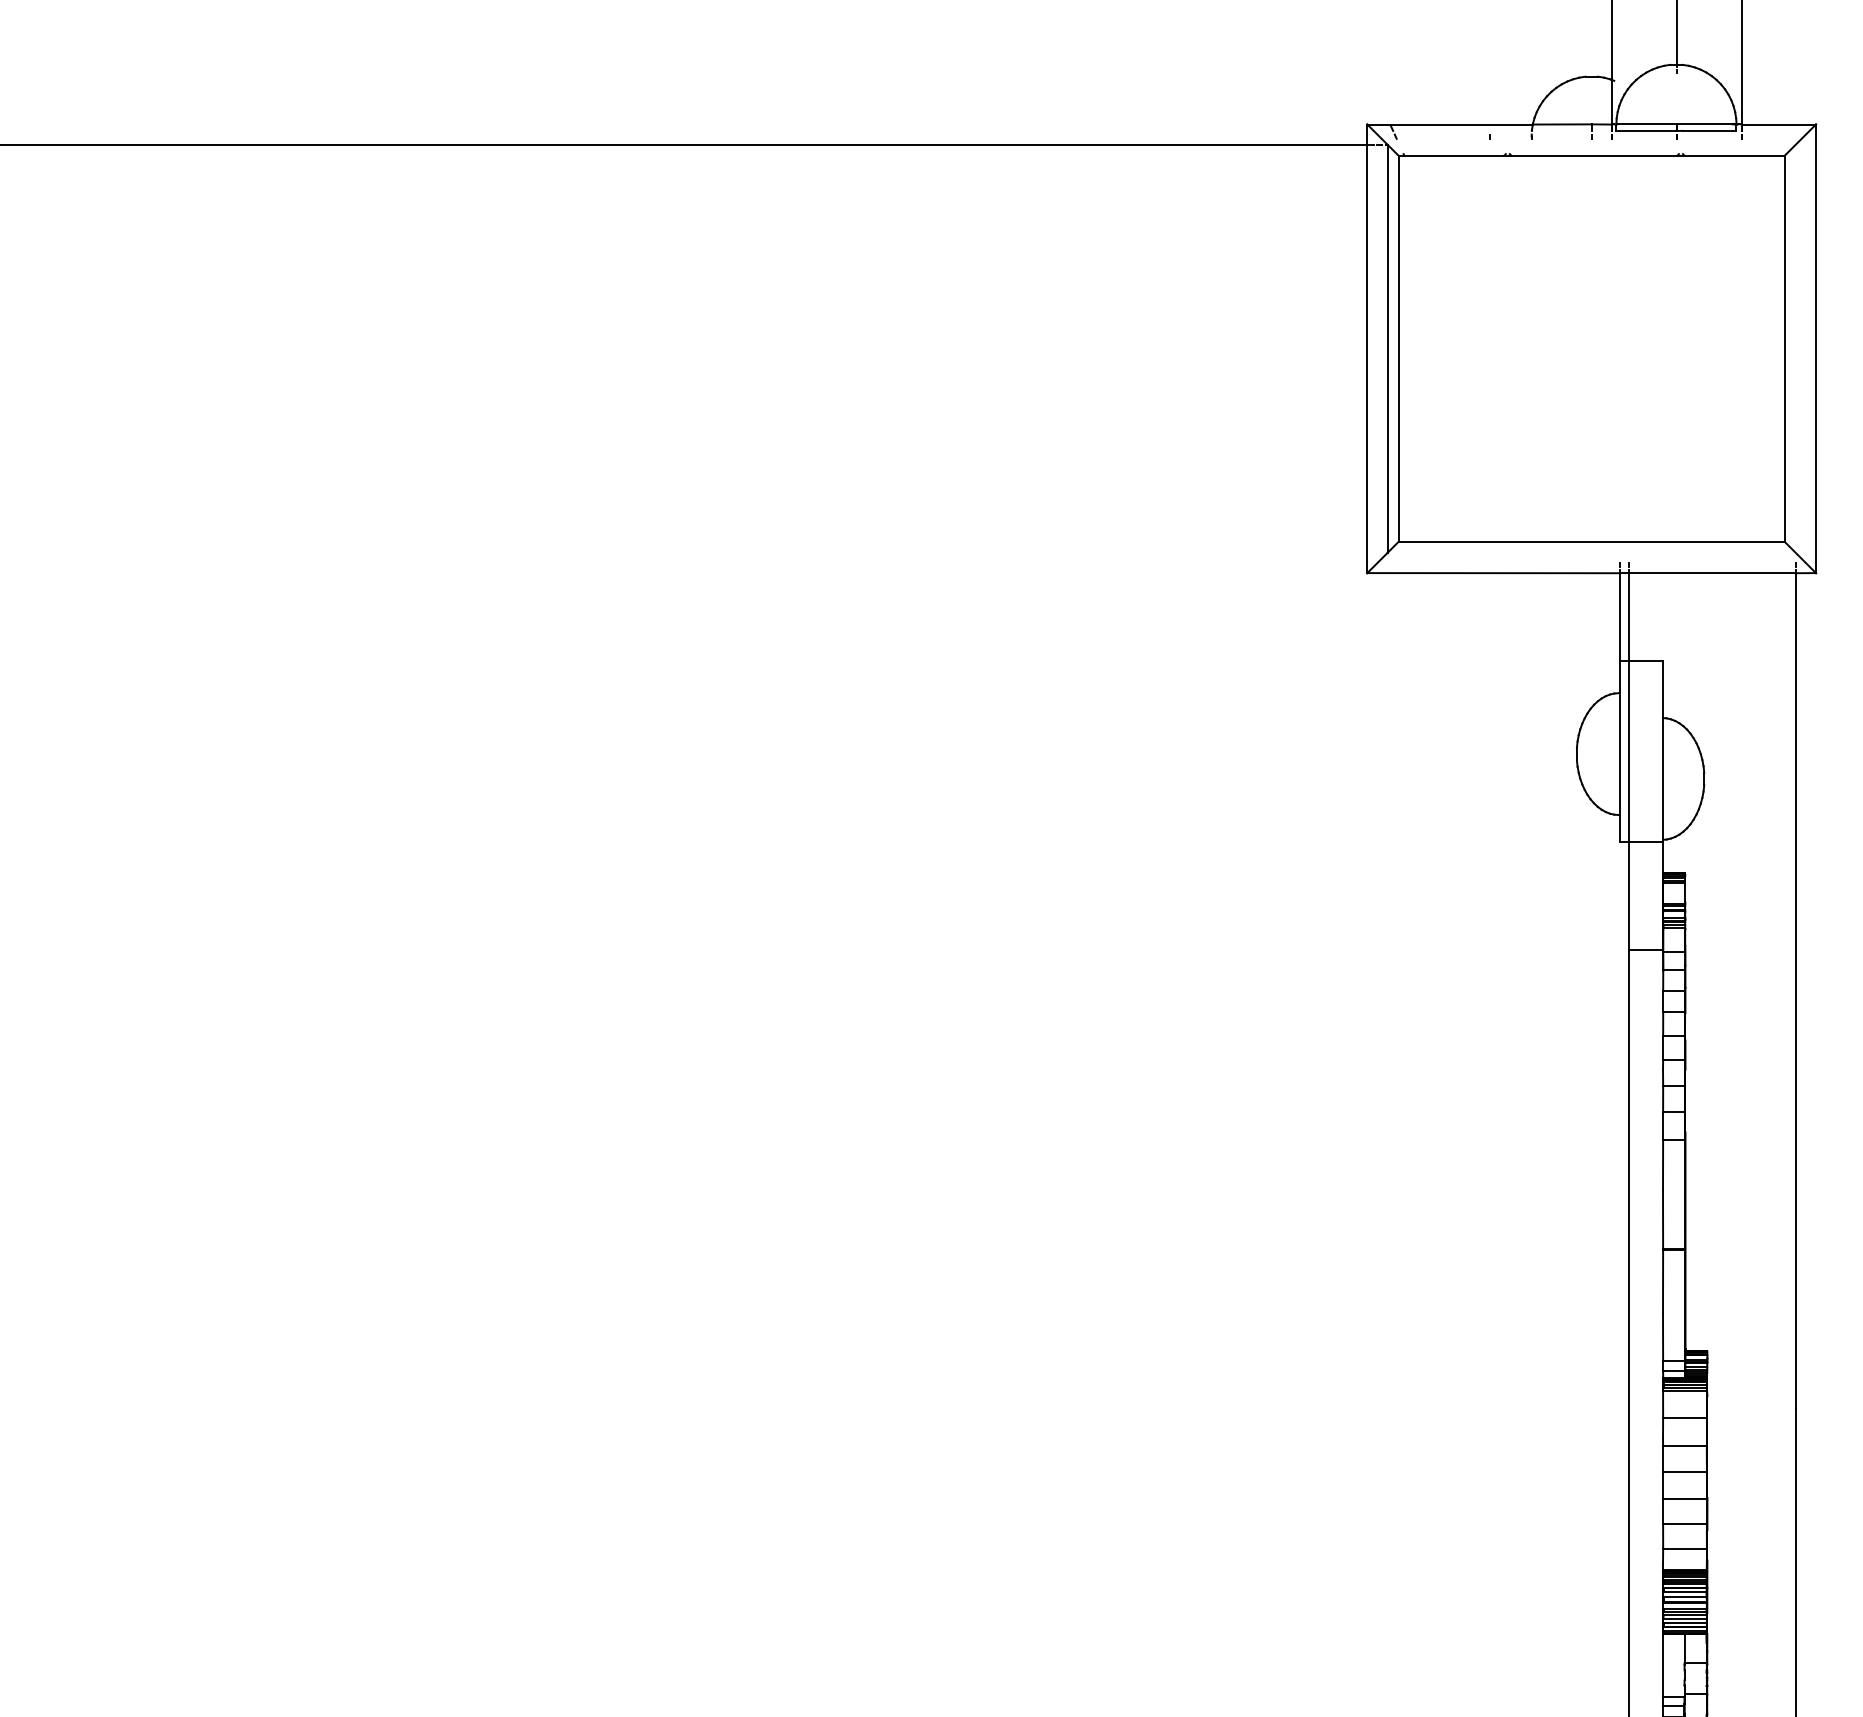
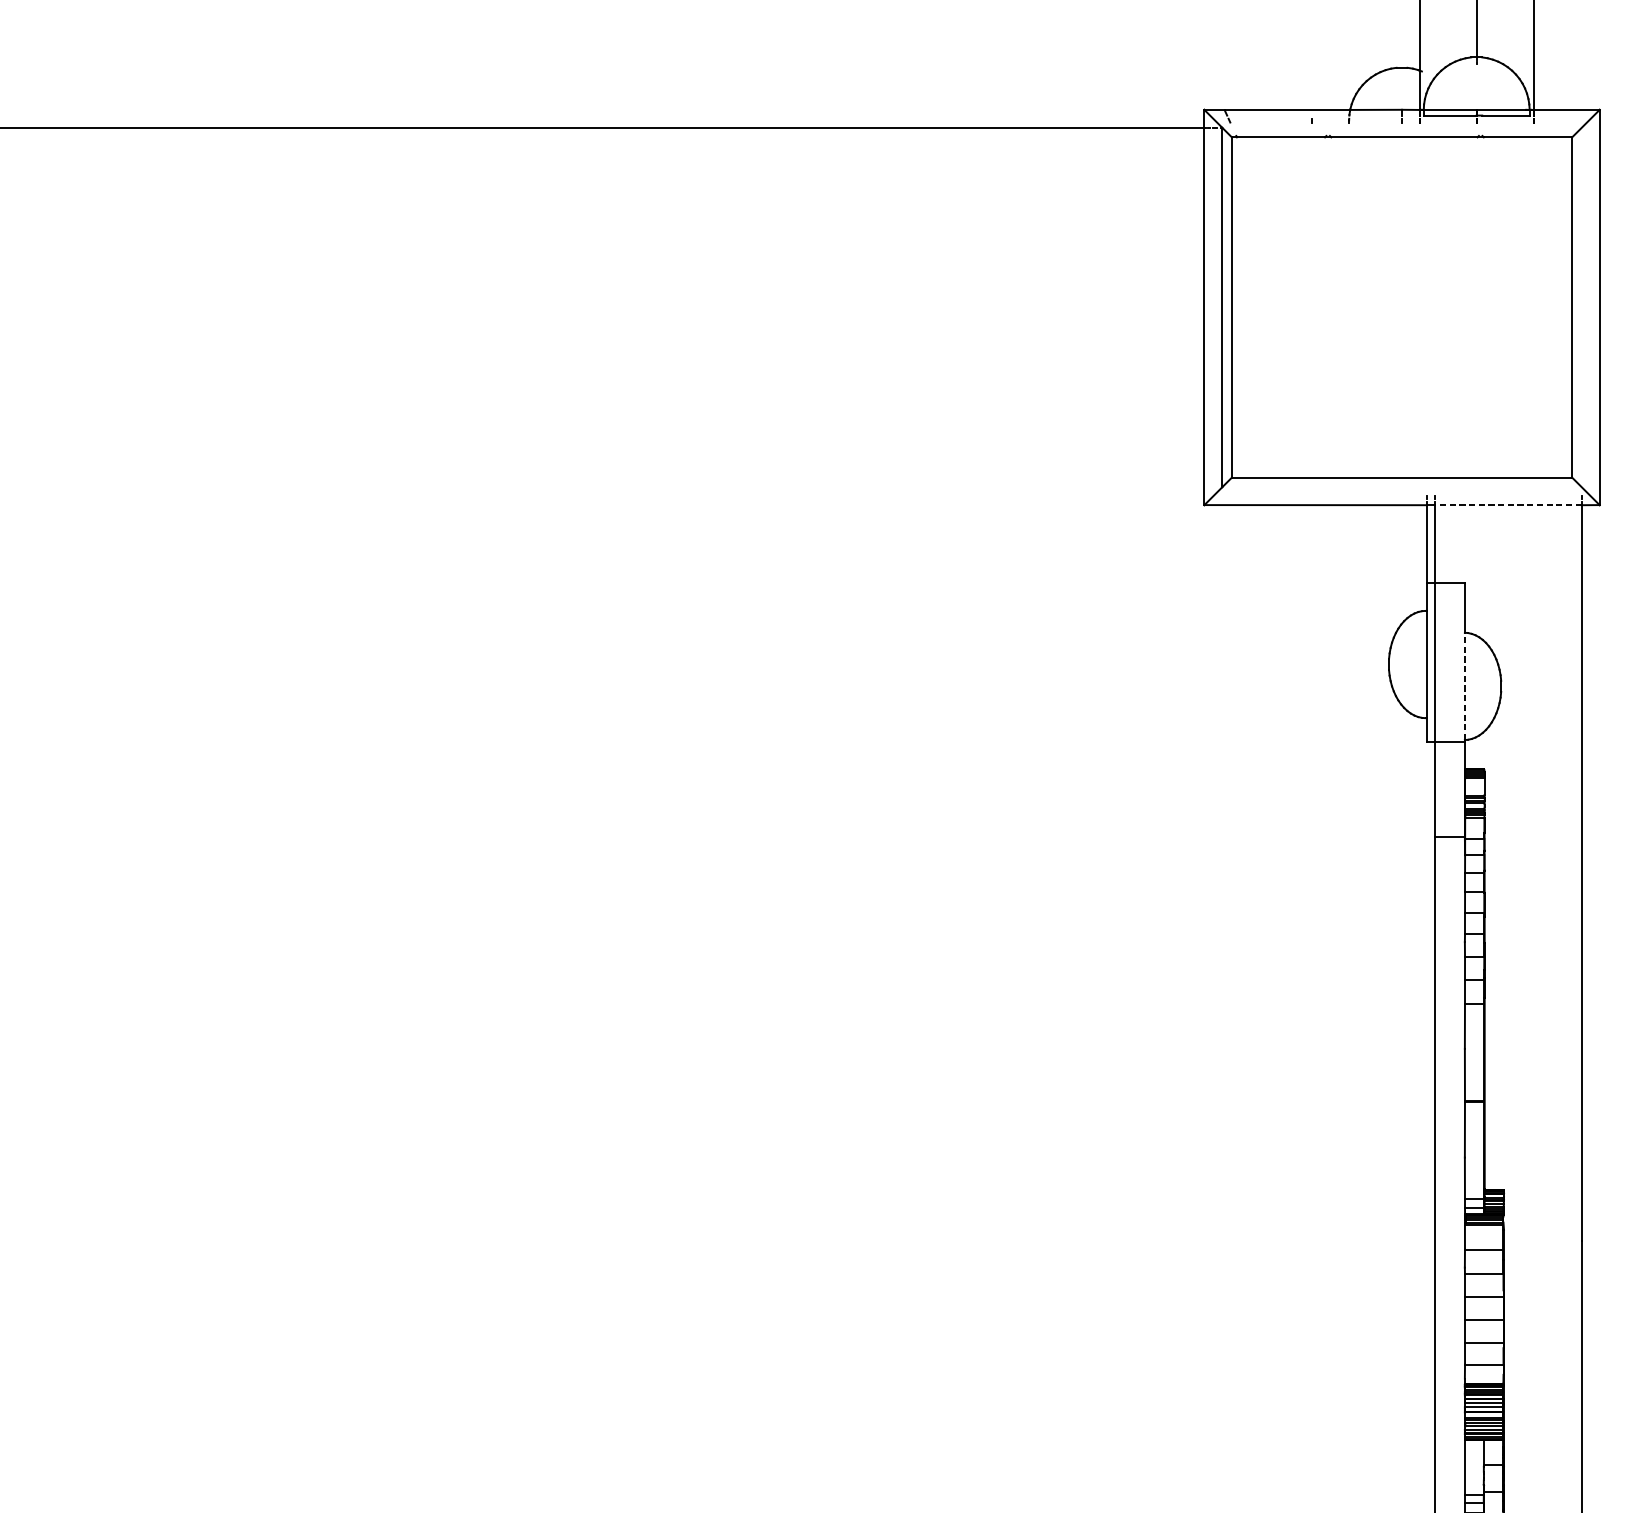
line: (1712, 573) -> (1508, 505), solid -> dashed
line: (1663, 778) -> (1465, 686), solid -> dashed

